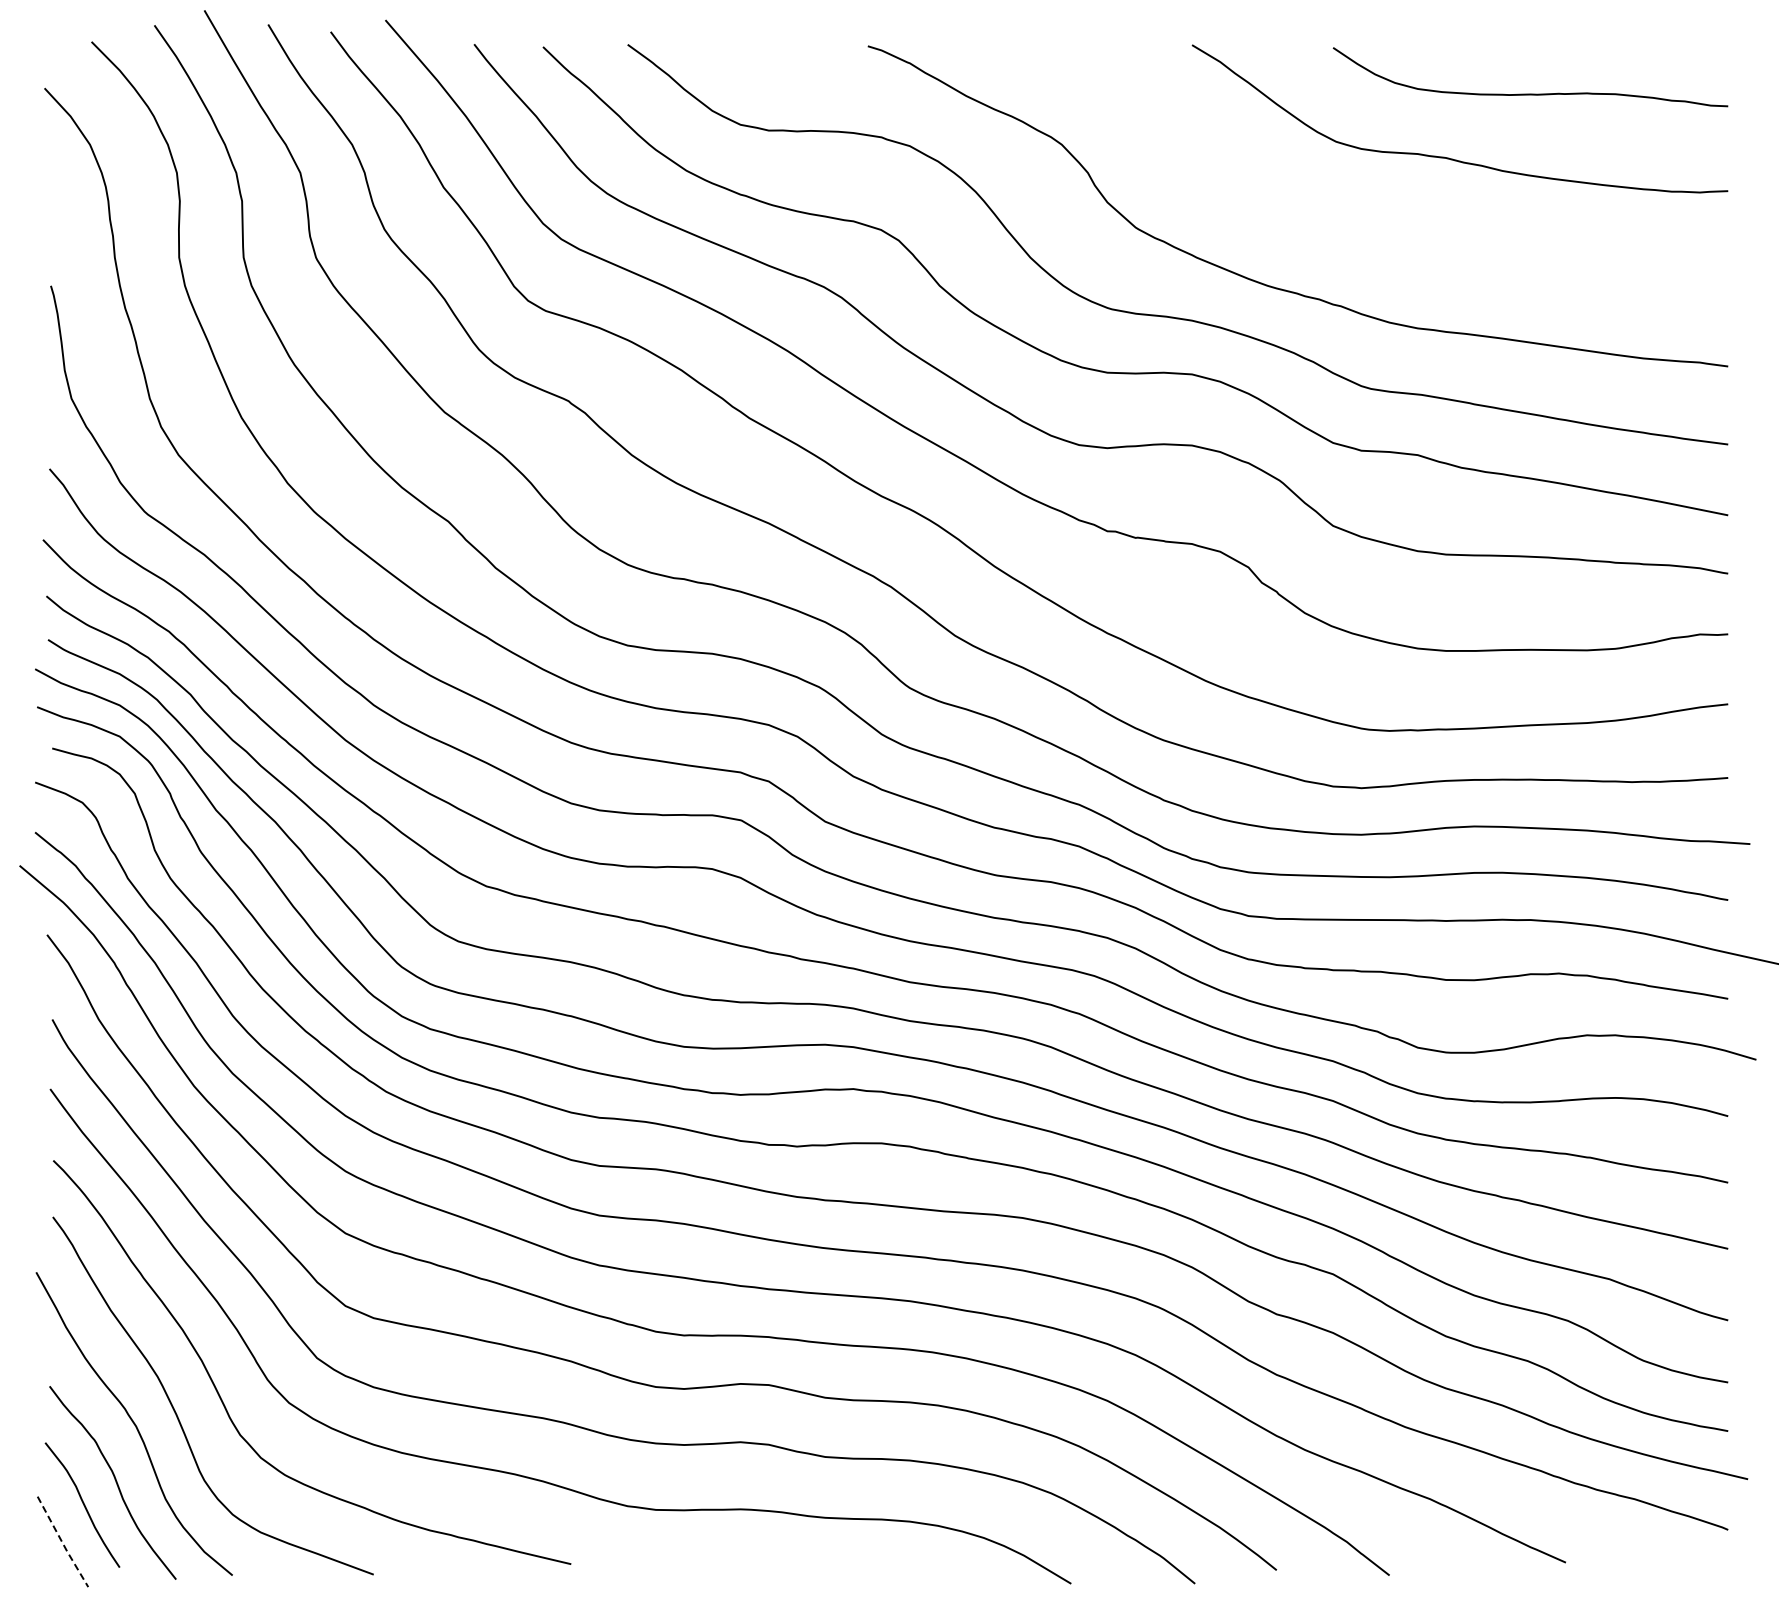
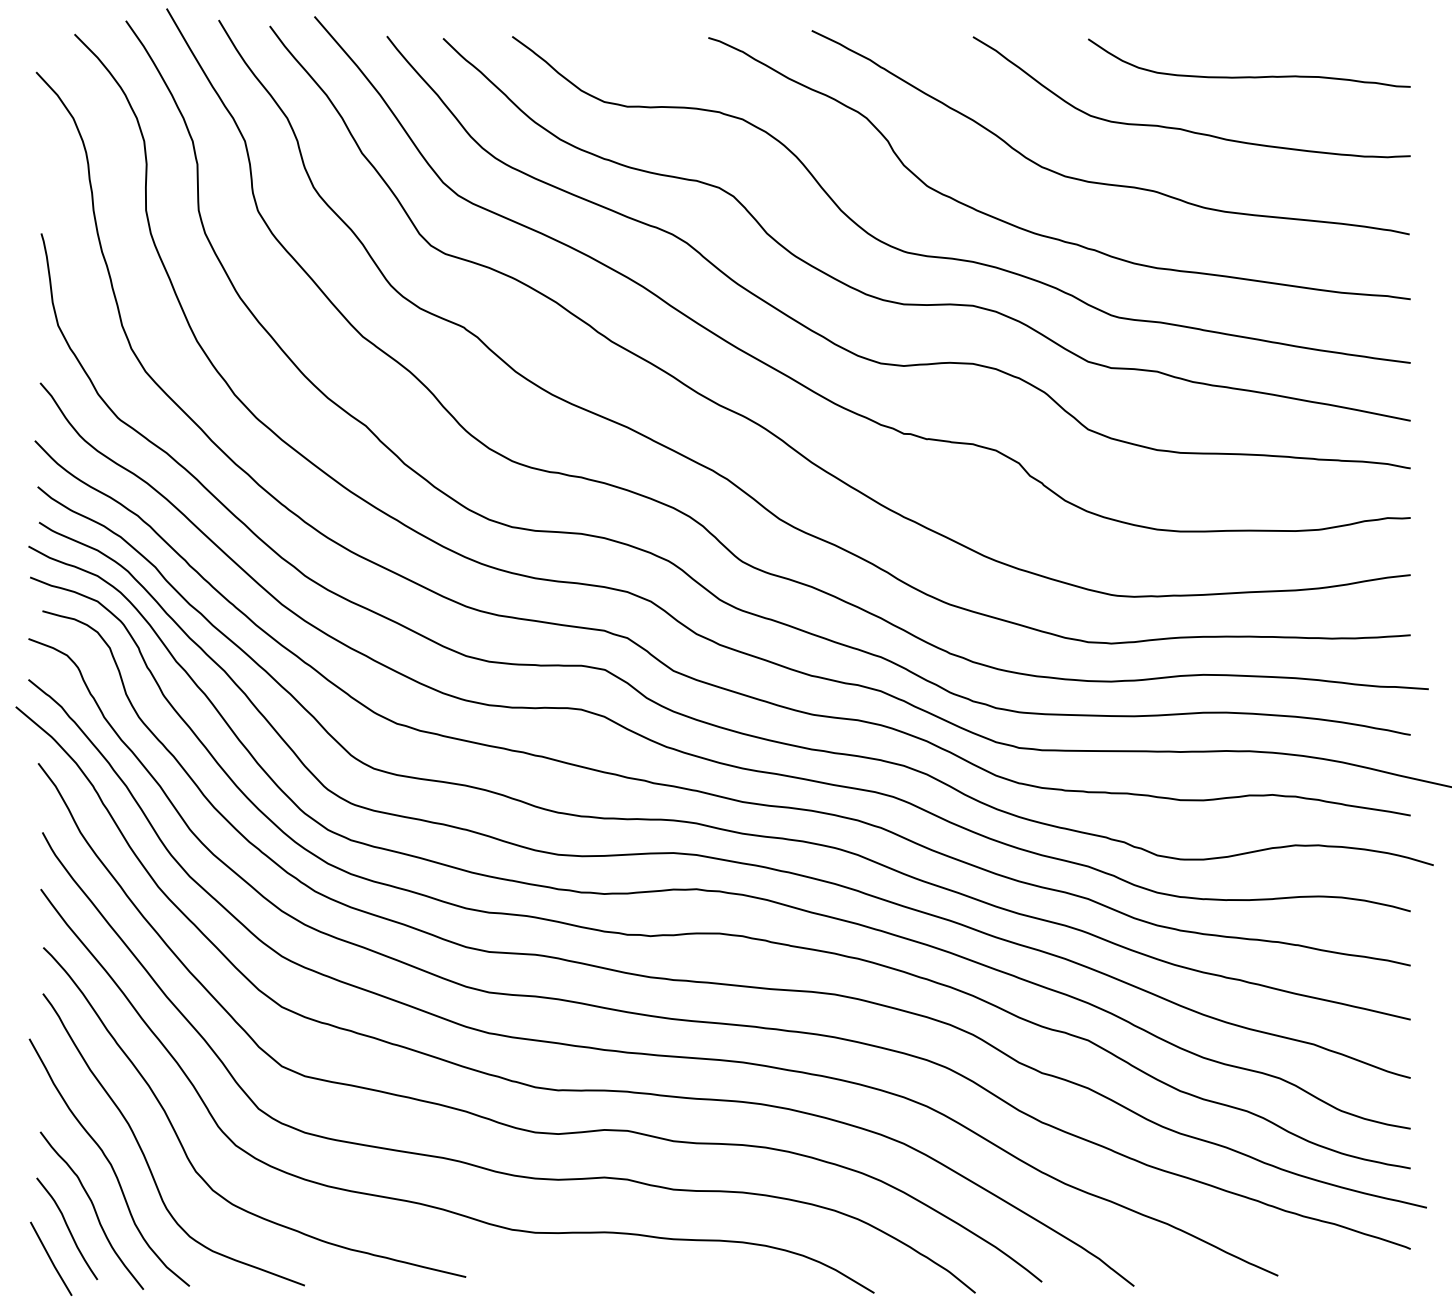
curve: (1349, 223) -> (1101, 182), added
line: (62, 1542) -> (50, 1259), dashed -> solid

